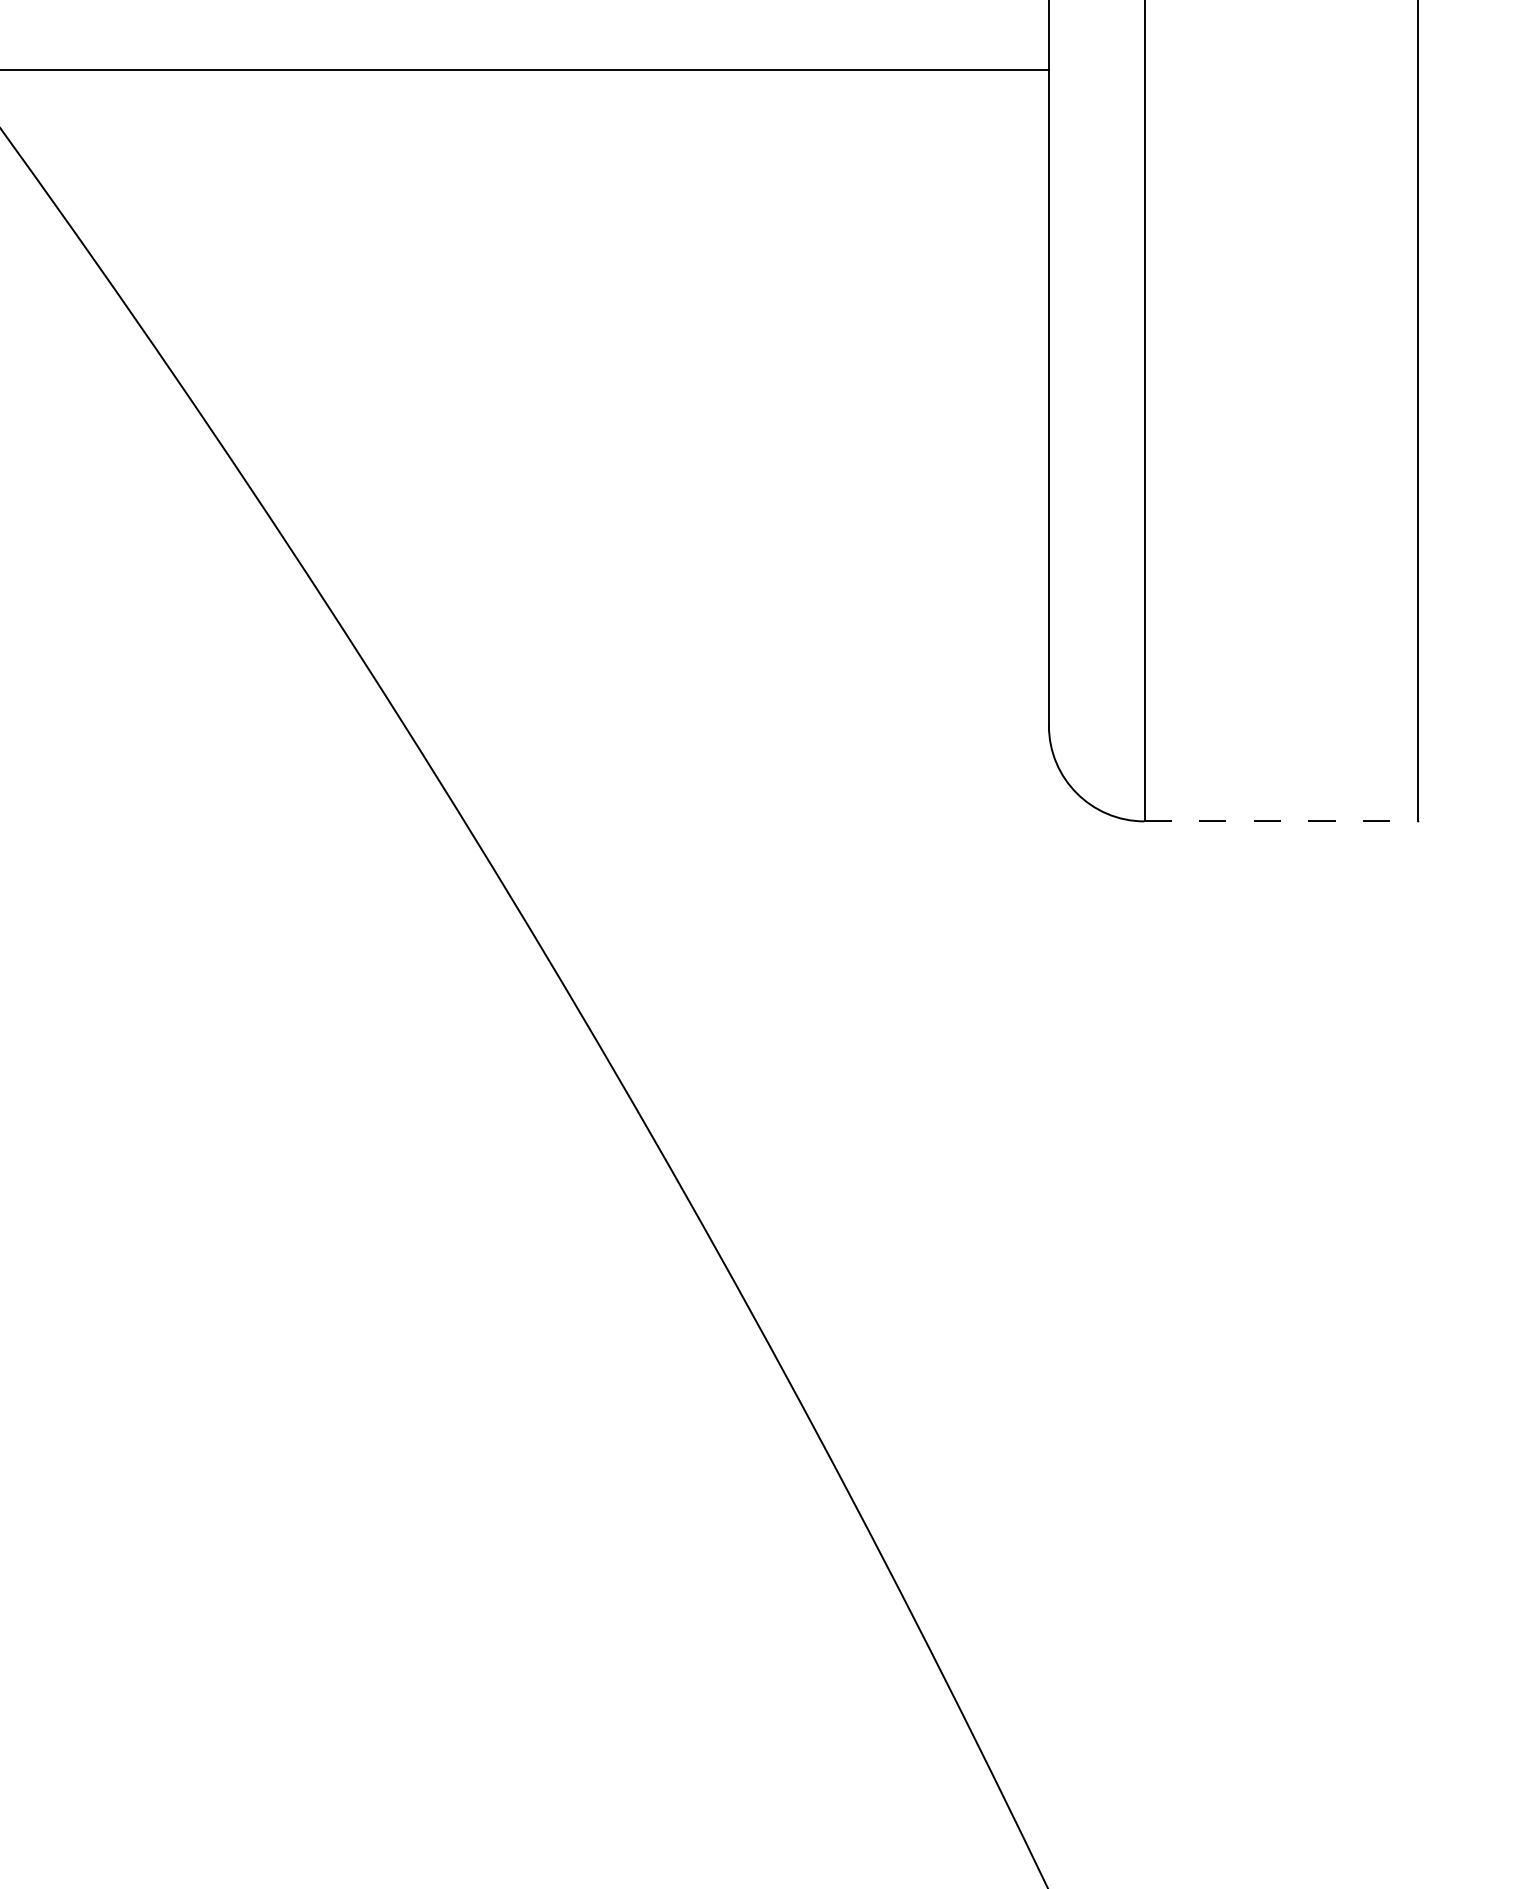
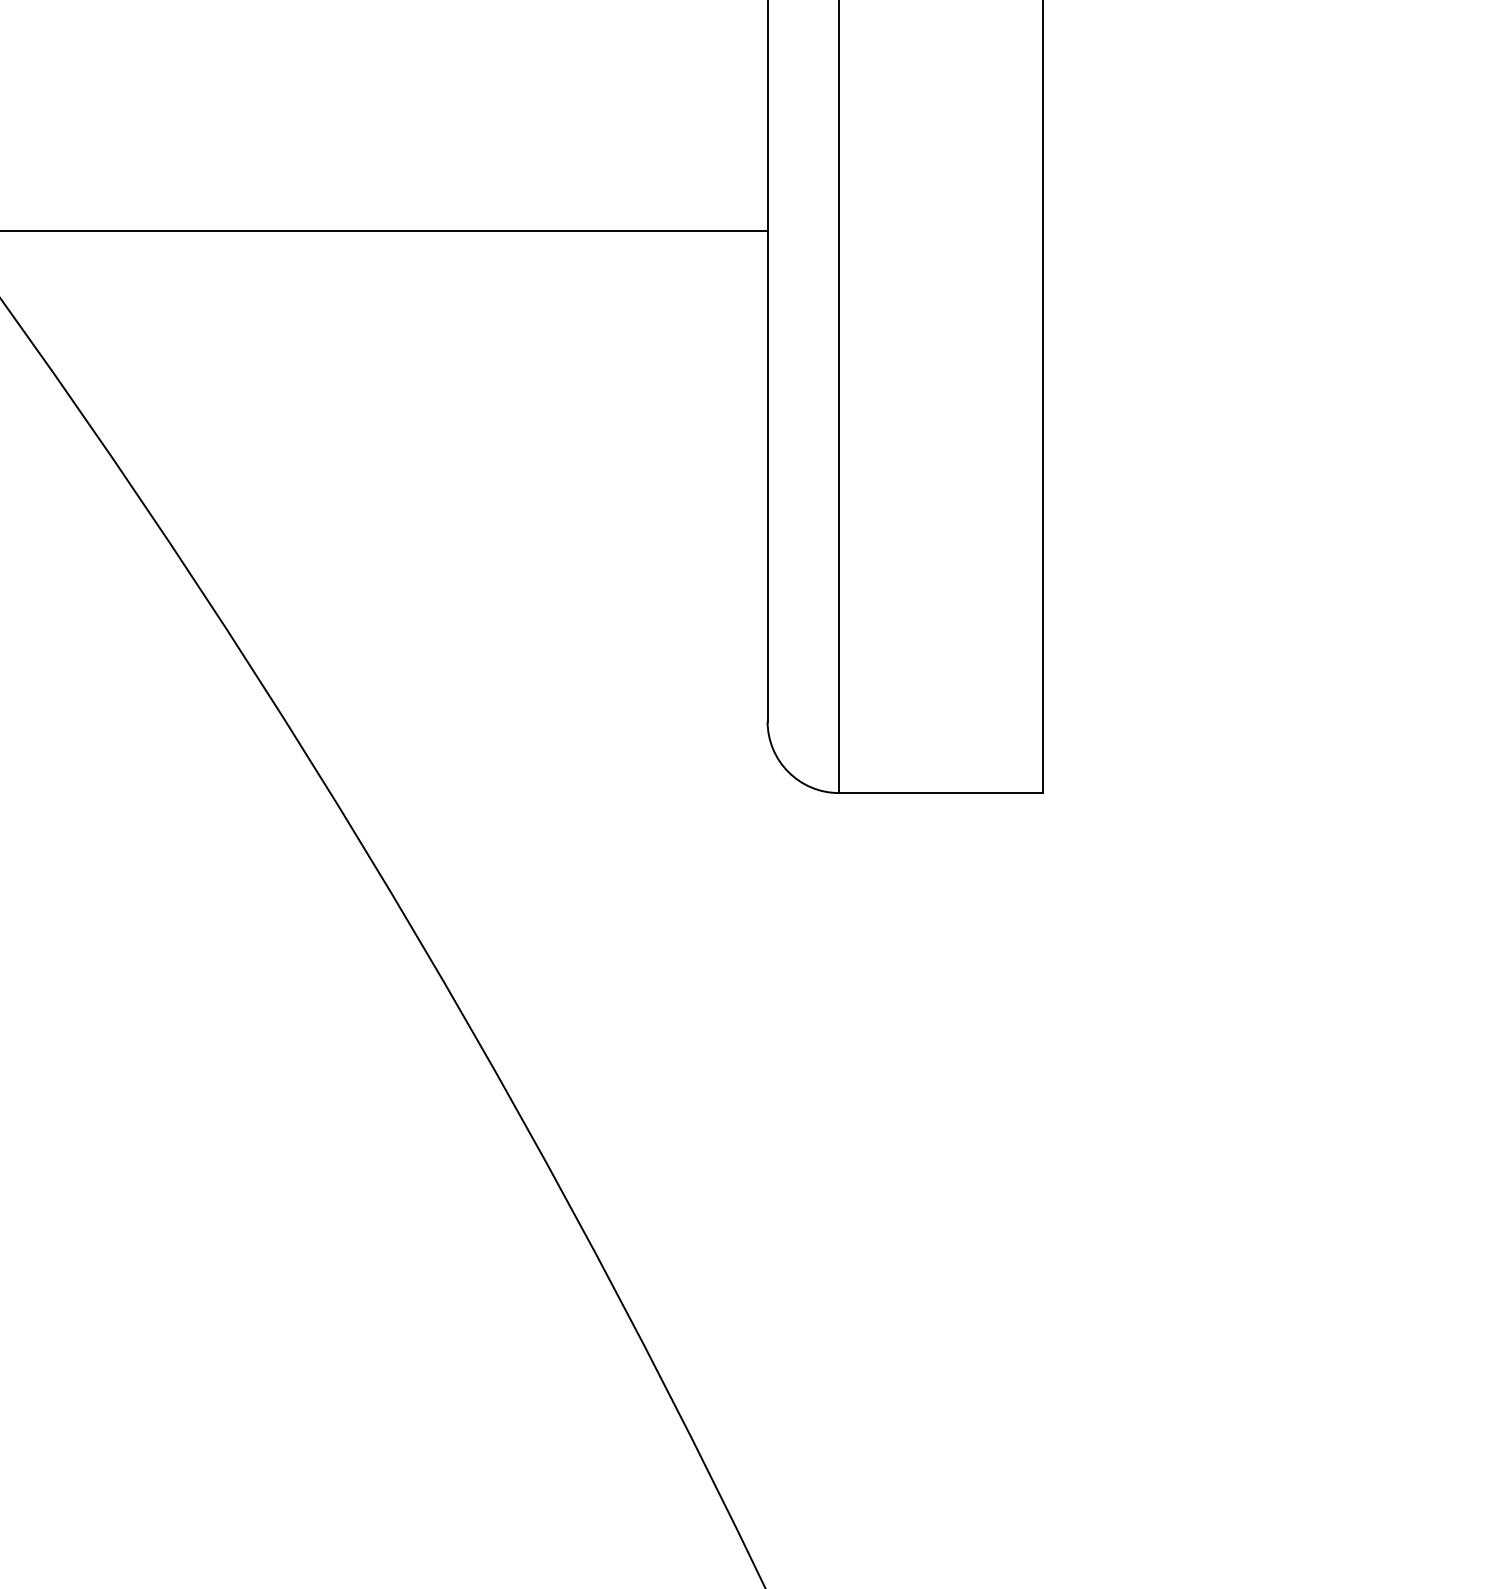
line: (1281, 821) -> (941, 793), dashed -> solid

